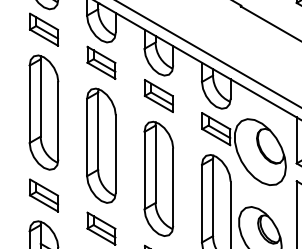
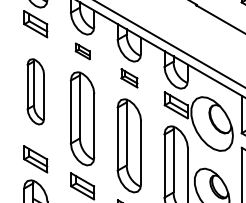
part: (101, 63) -> (82, 51), size x0.6
part: (158, 96) -> (129, 78), size x0.7
part: (43, 112) -> (35, 91), size x0.7

